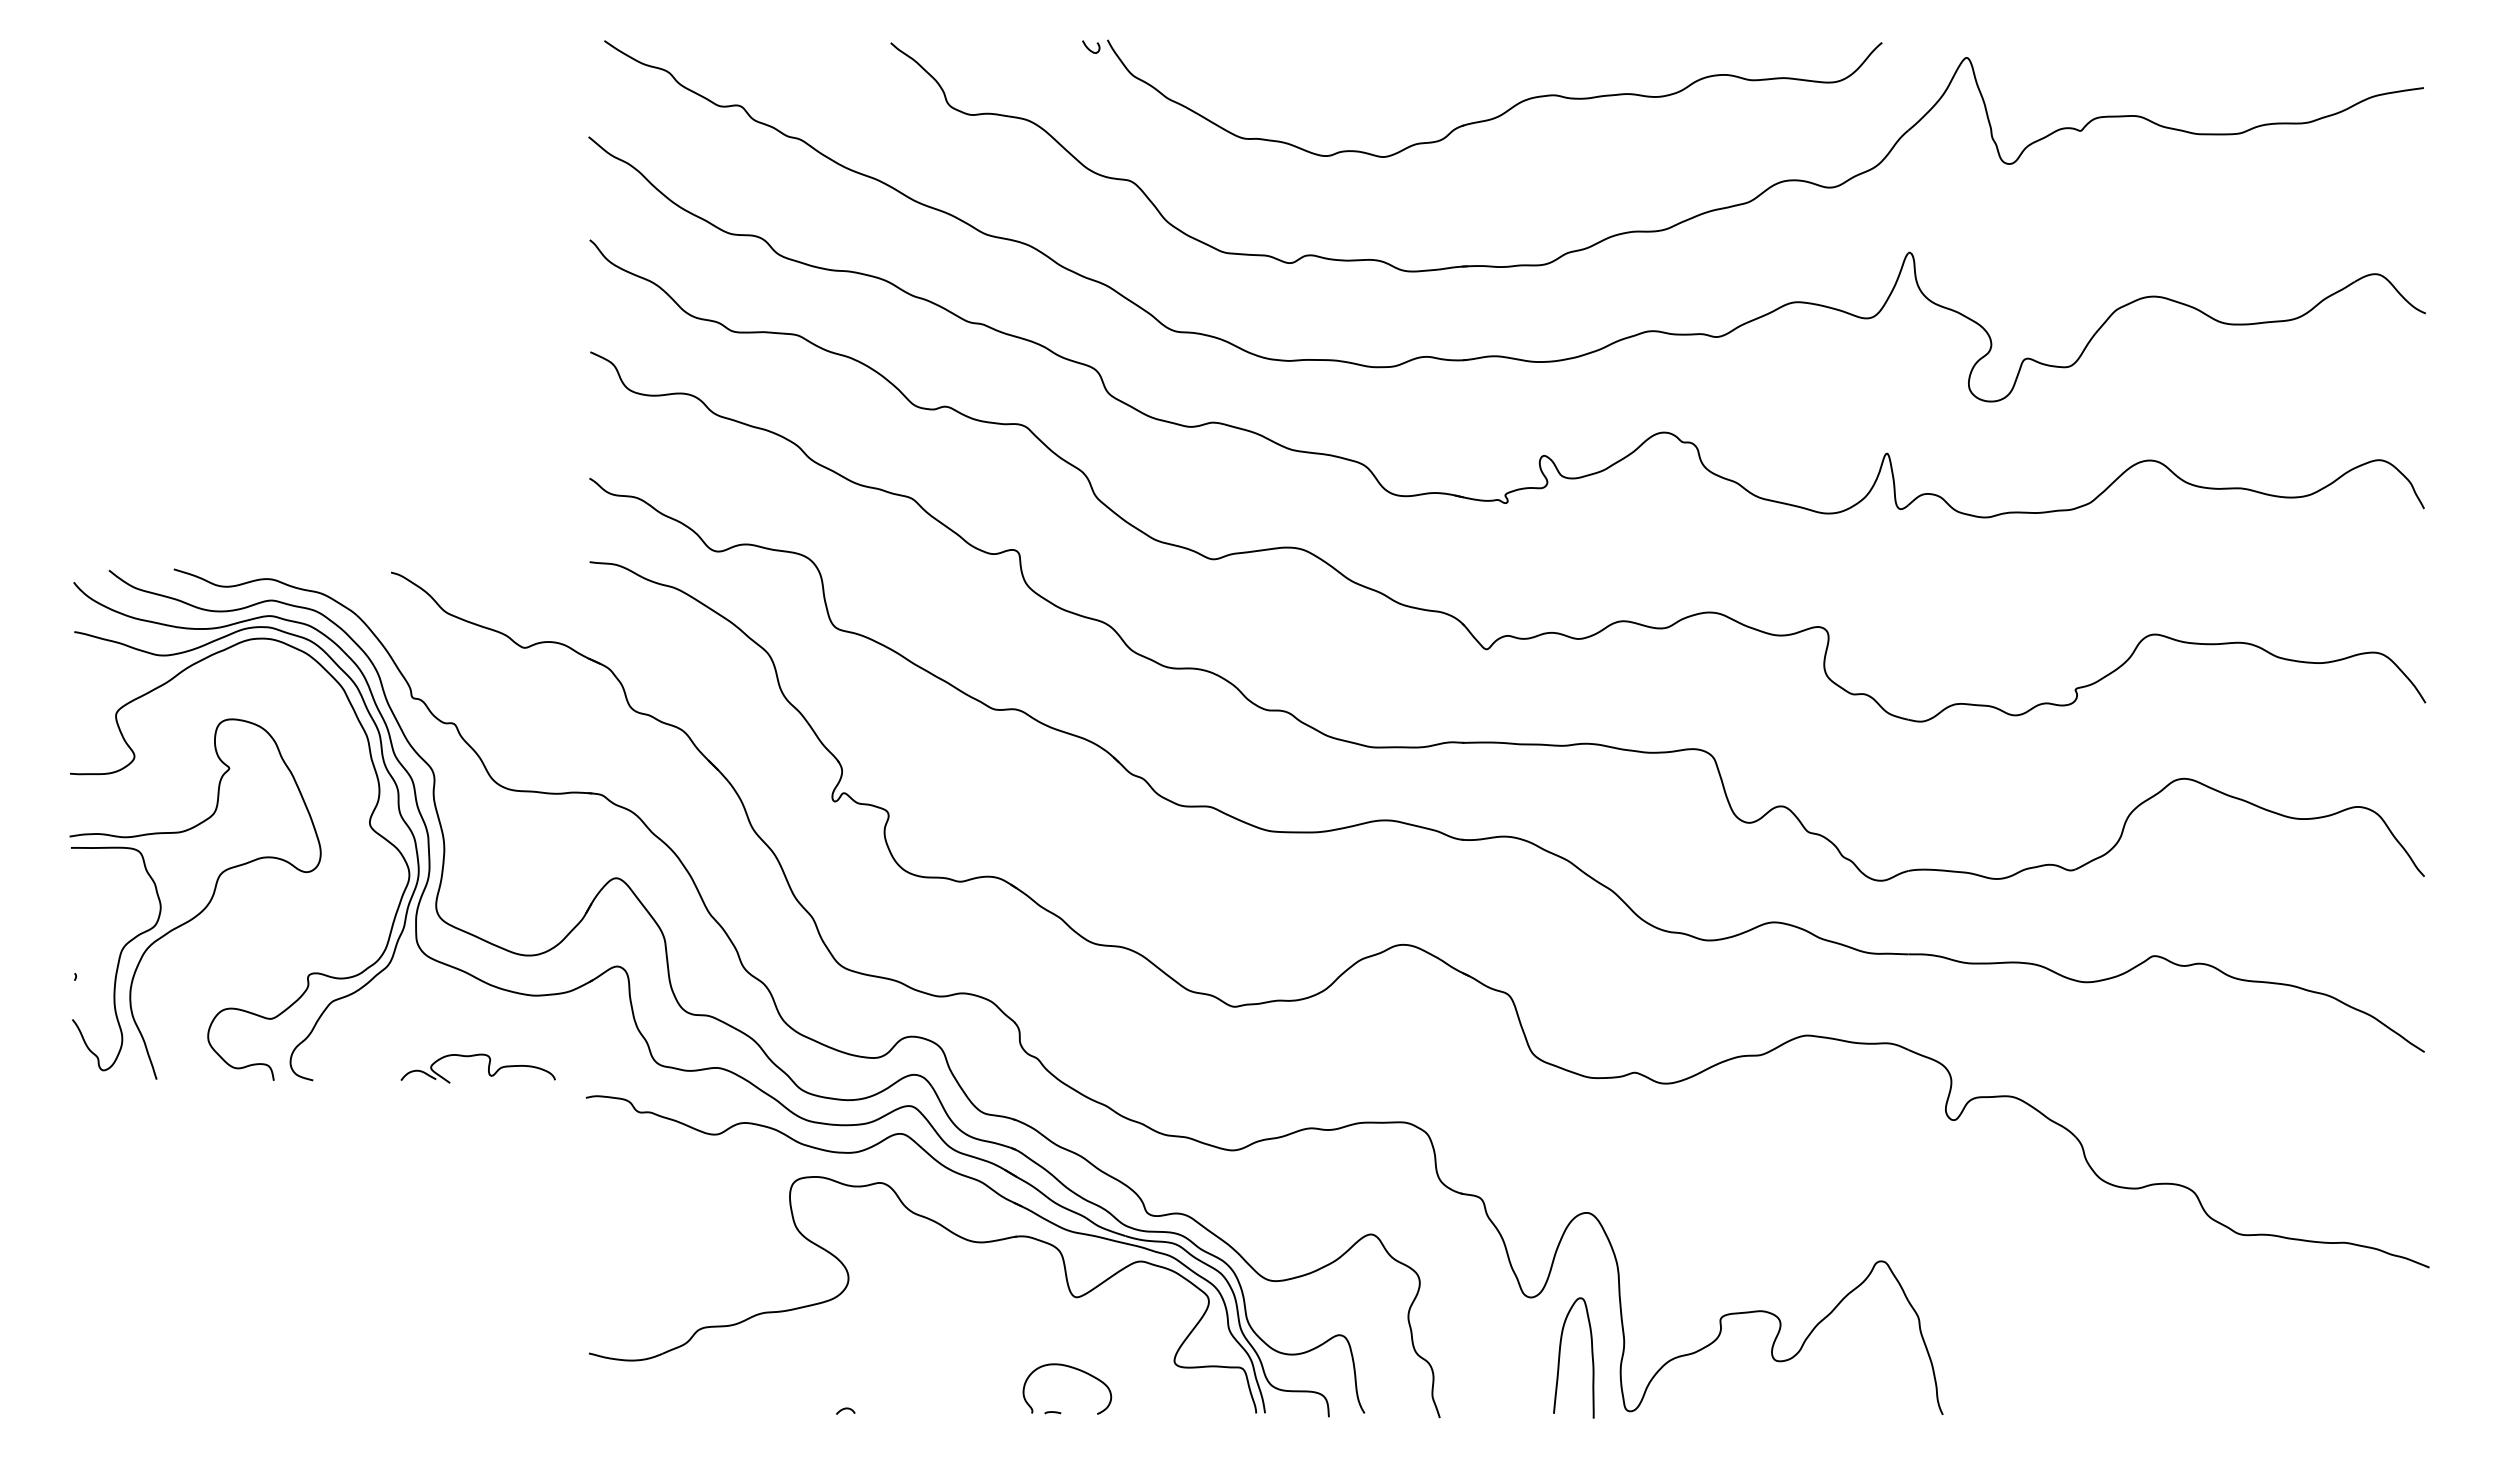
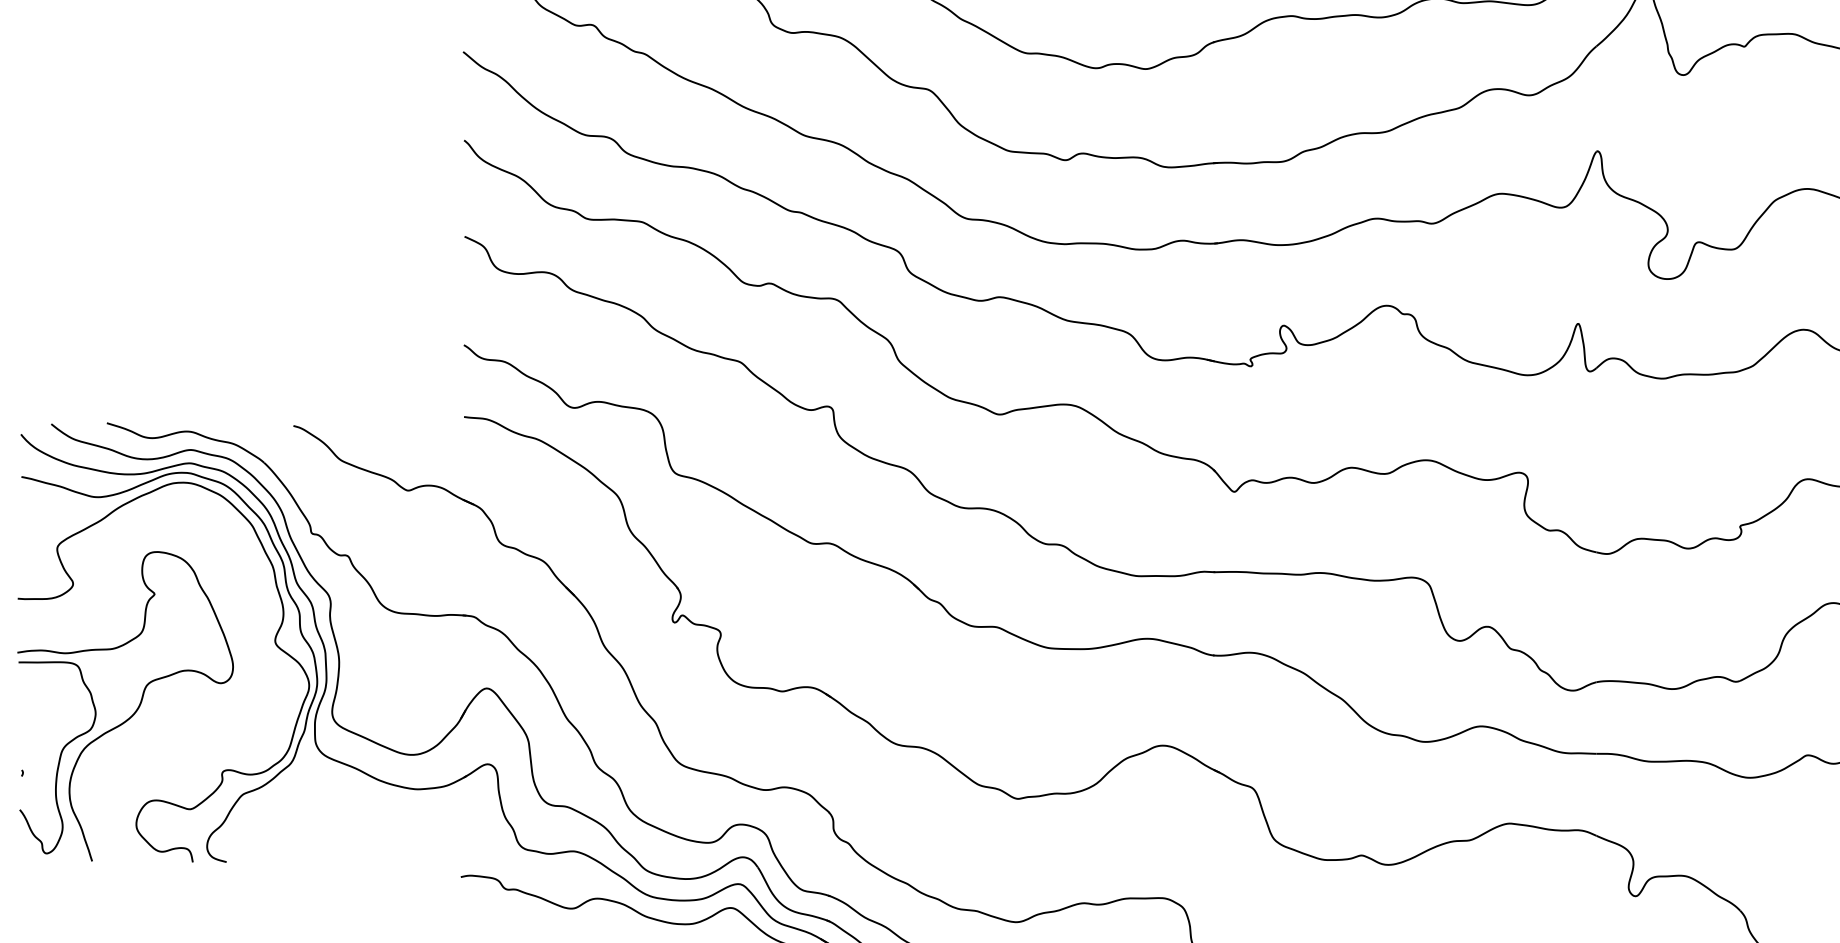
part: (488, 1068) -> (377, 851), removed

